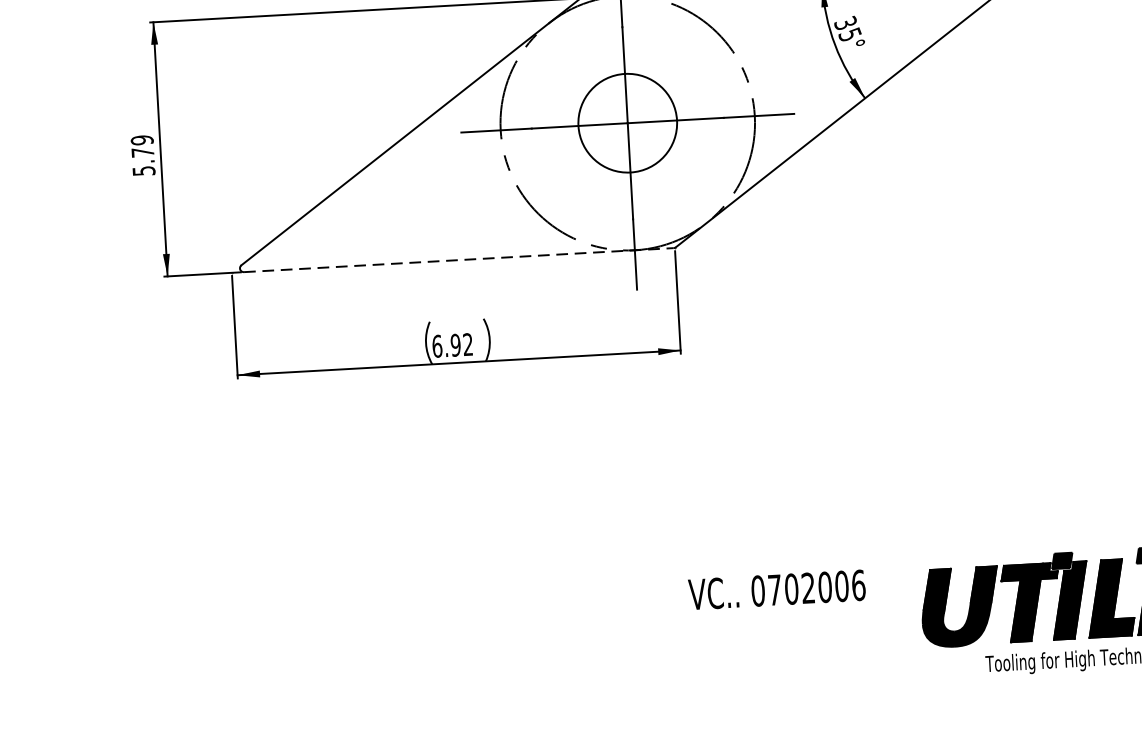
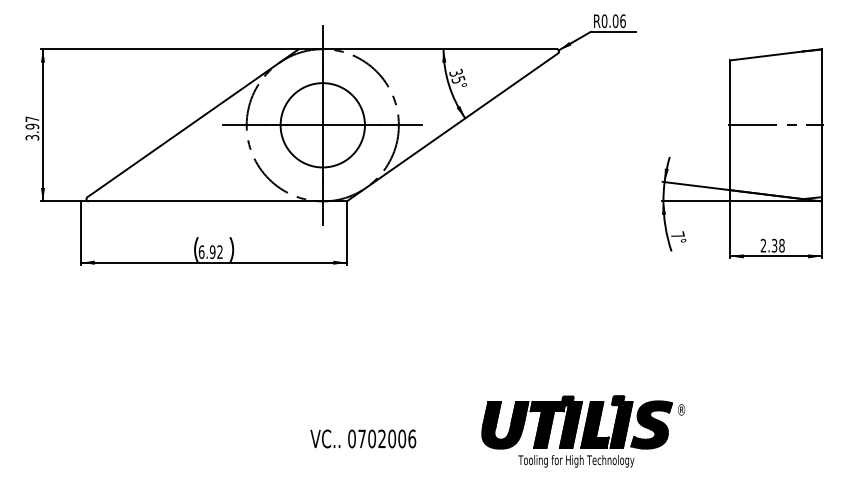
circle: (627, 123) -> (322, 125), size x1.43
text: (143, 155) -> (32, 128), 5.79 -> 3.97
line: (459, 260) -> (217, 201), dashed -> solid
text: (777, 589) -> (363, 438), moved

